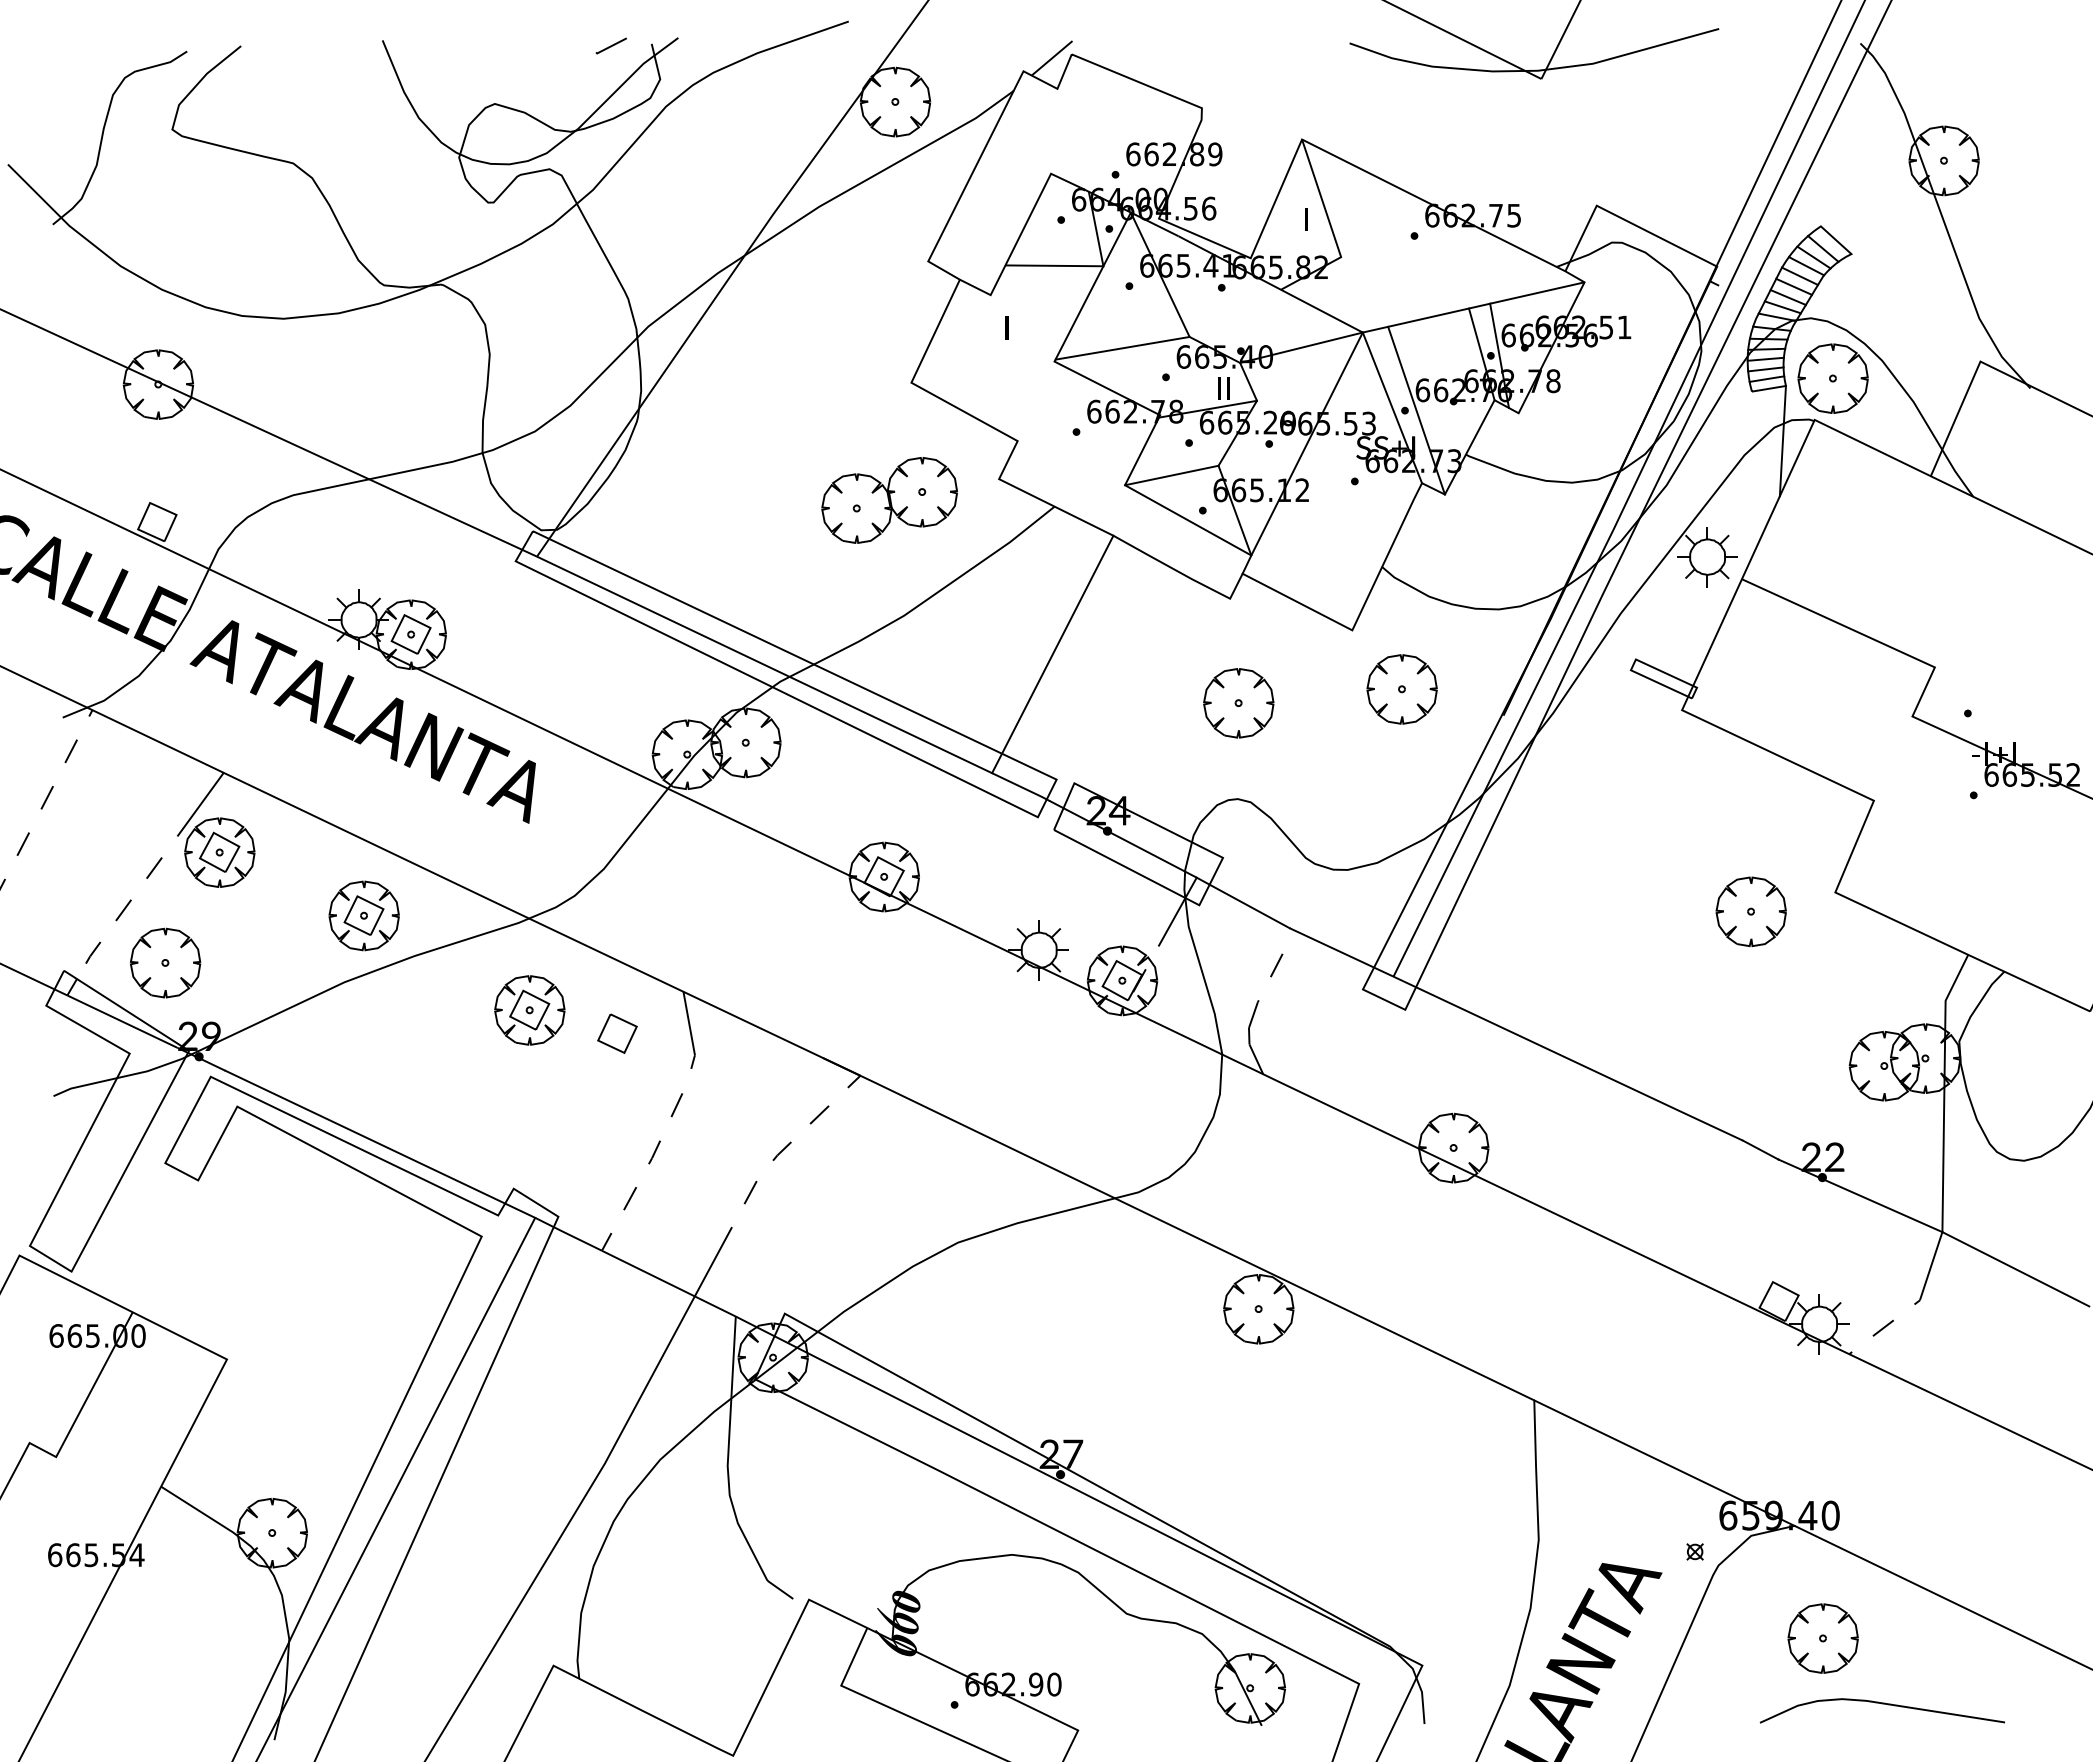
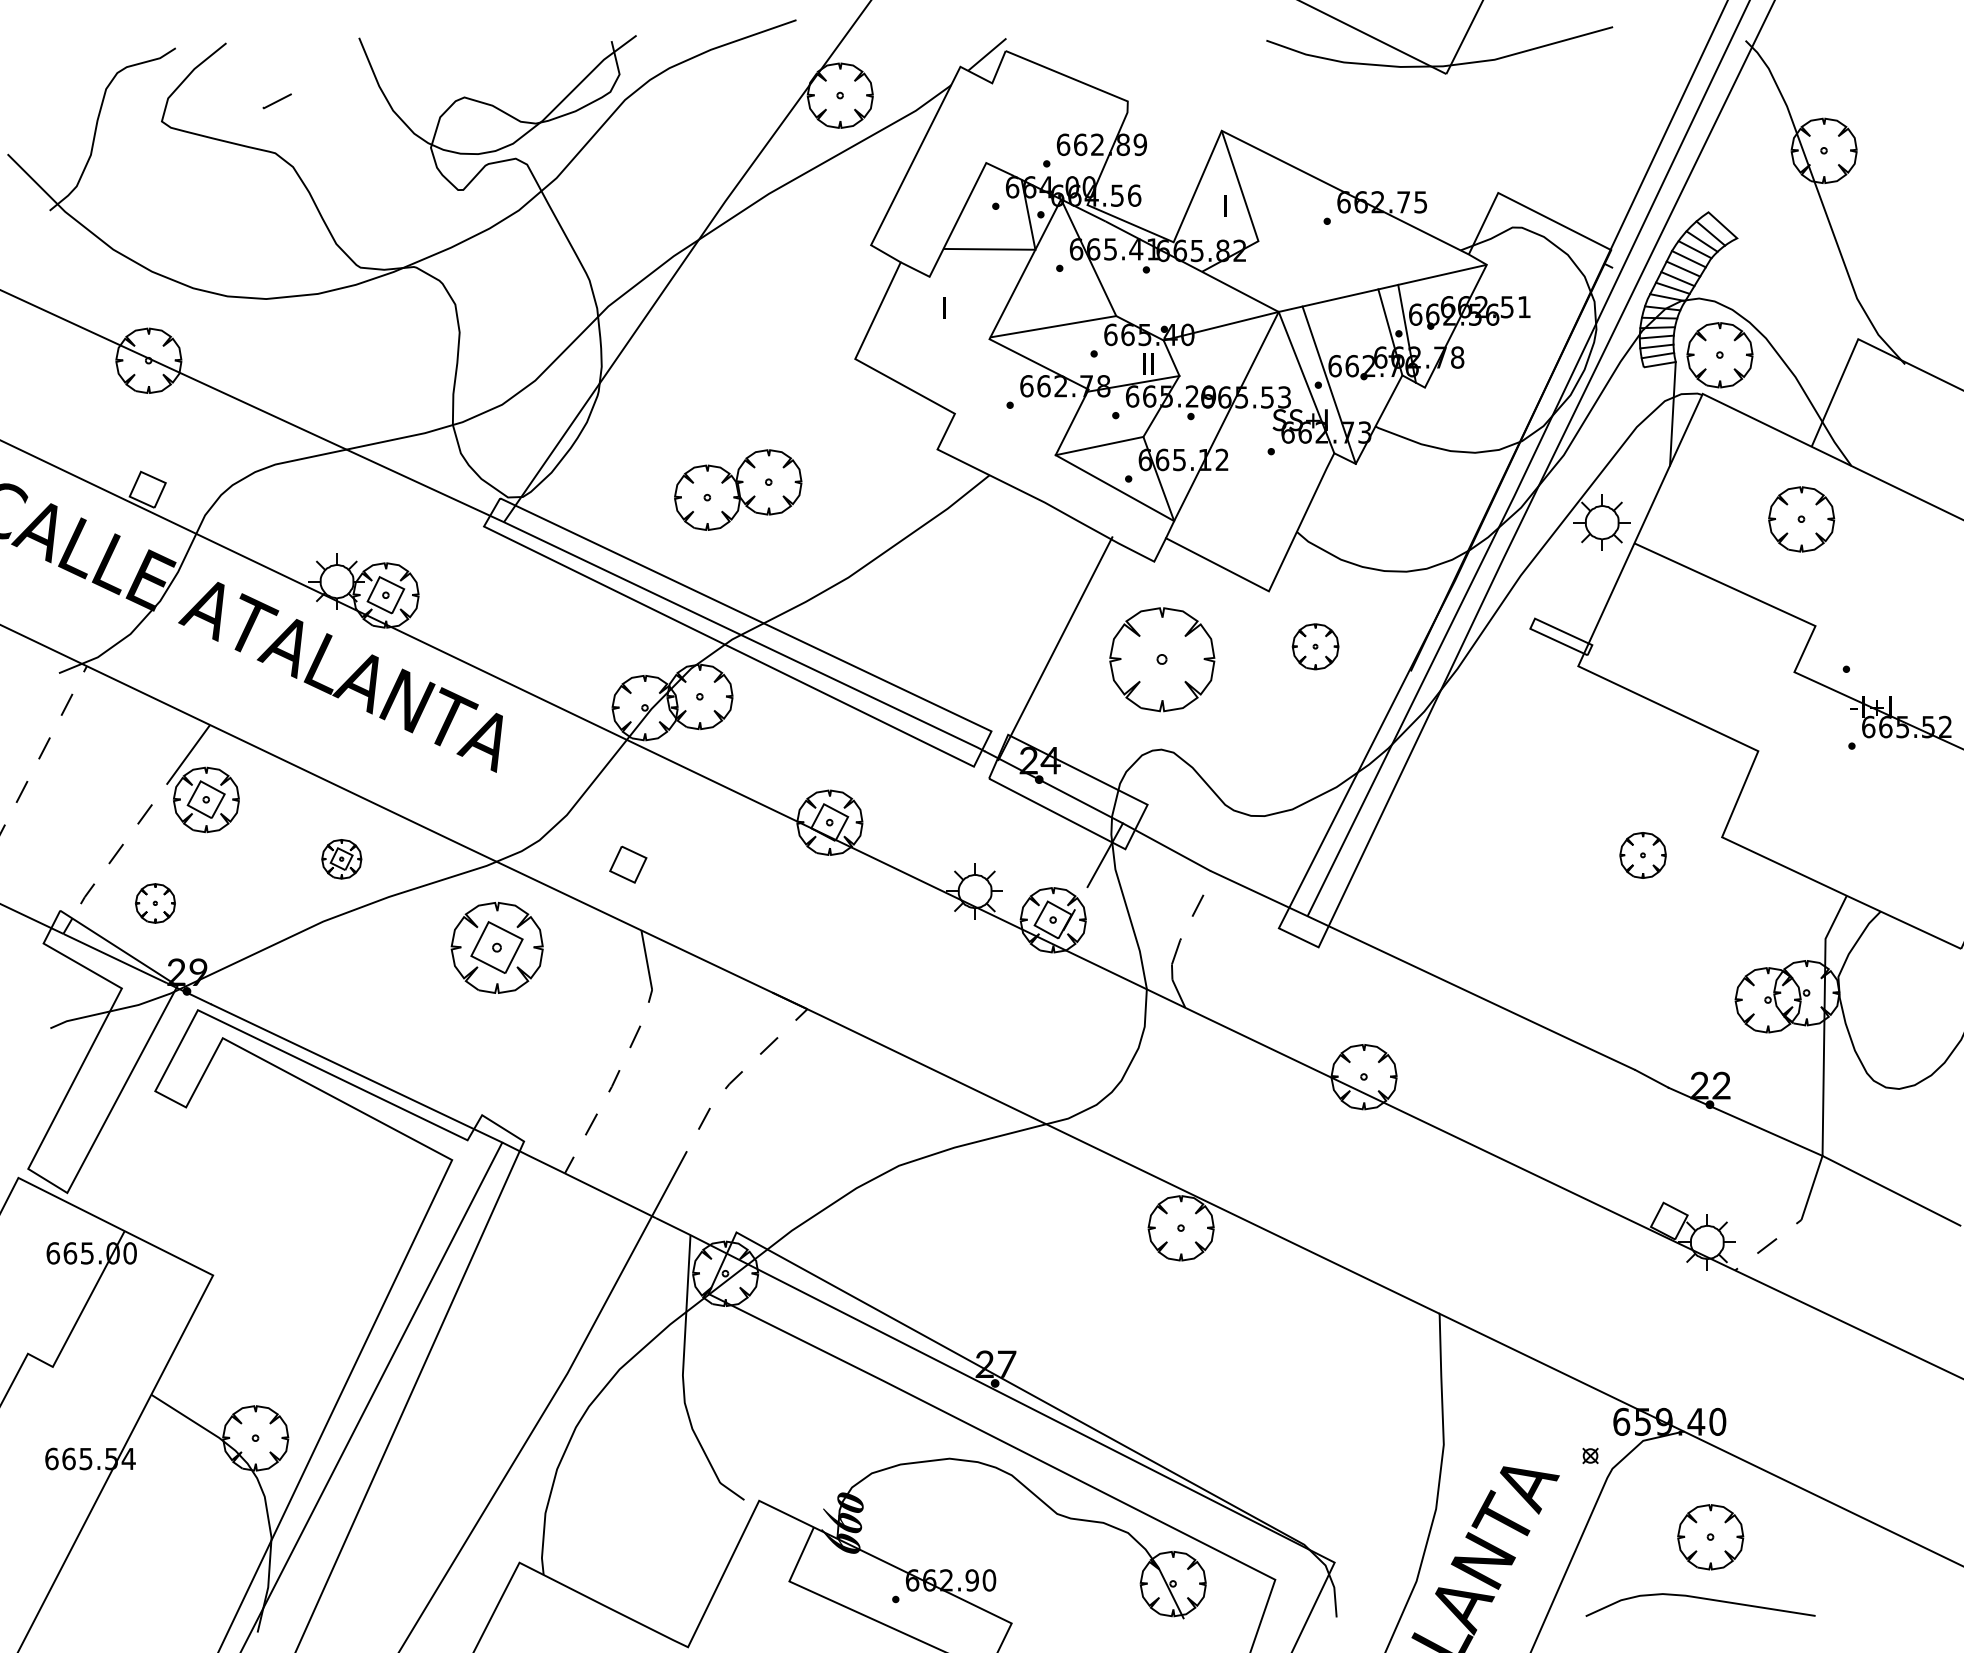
line: (610, 45) -> (276, 100), moved
part: (889, 500) -> (738, 490), moved
part: (1919, 553) -> (1801, 519), added
line: (1052, 654) -> (1055, 648), moved
part: (1401, 689) -> (1315, 646), size x0.7
part: (1238, 703) -> (1162, 659), size x1.6
part: (1750, 911) -> (1642, 855), size x0.7
part: (363, 915) -> (341, 858), size x0.6
part: (165, 962) -> (155, 902), size x0.6
part: (529, 1010) -> (496, 947), size x1.4
part: (617, 1033) -> (628, 864), moved
curve: (1881, 1704) -> (1699, 1599), moved

